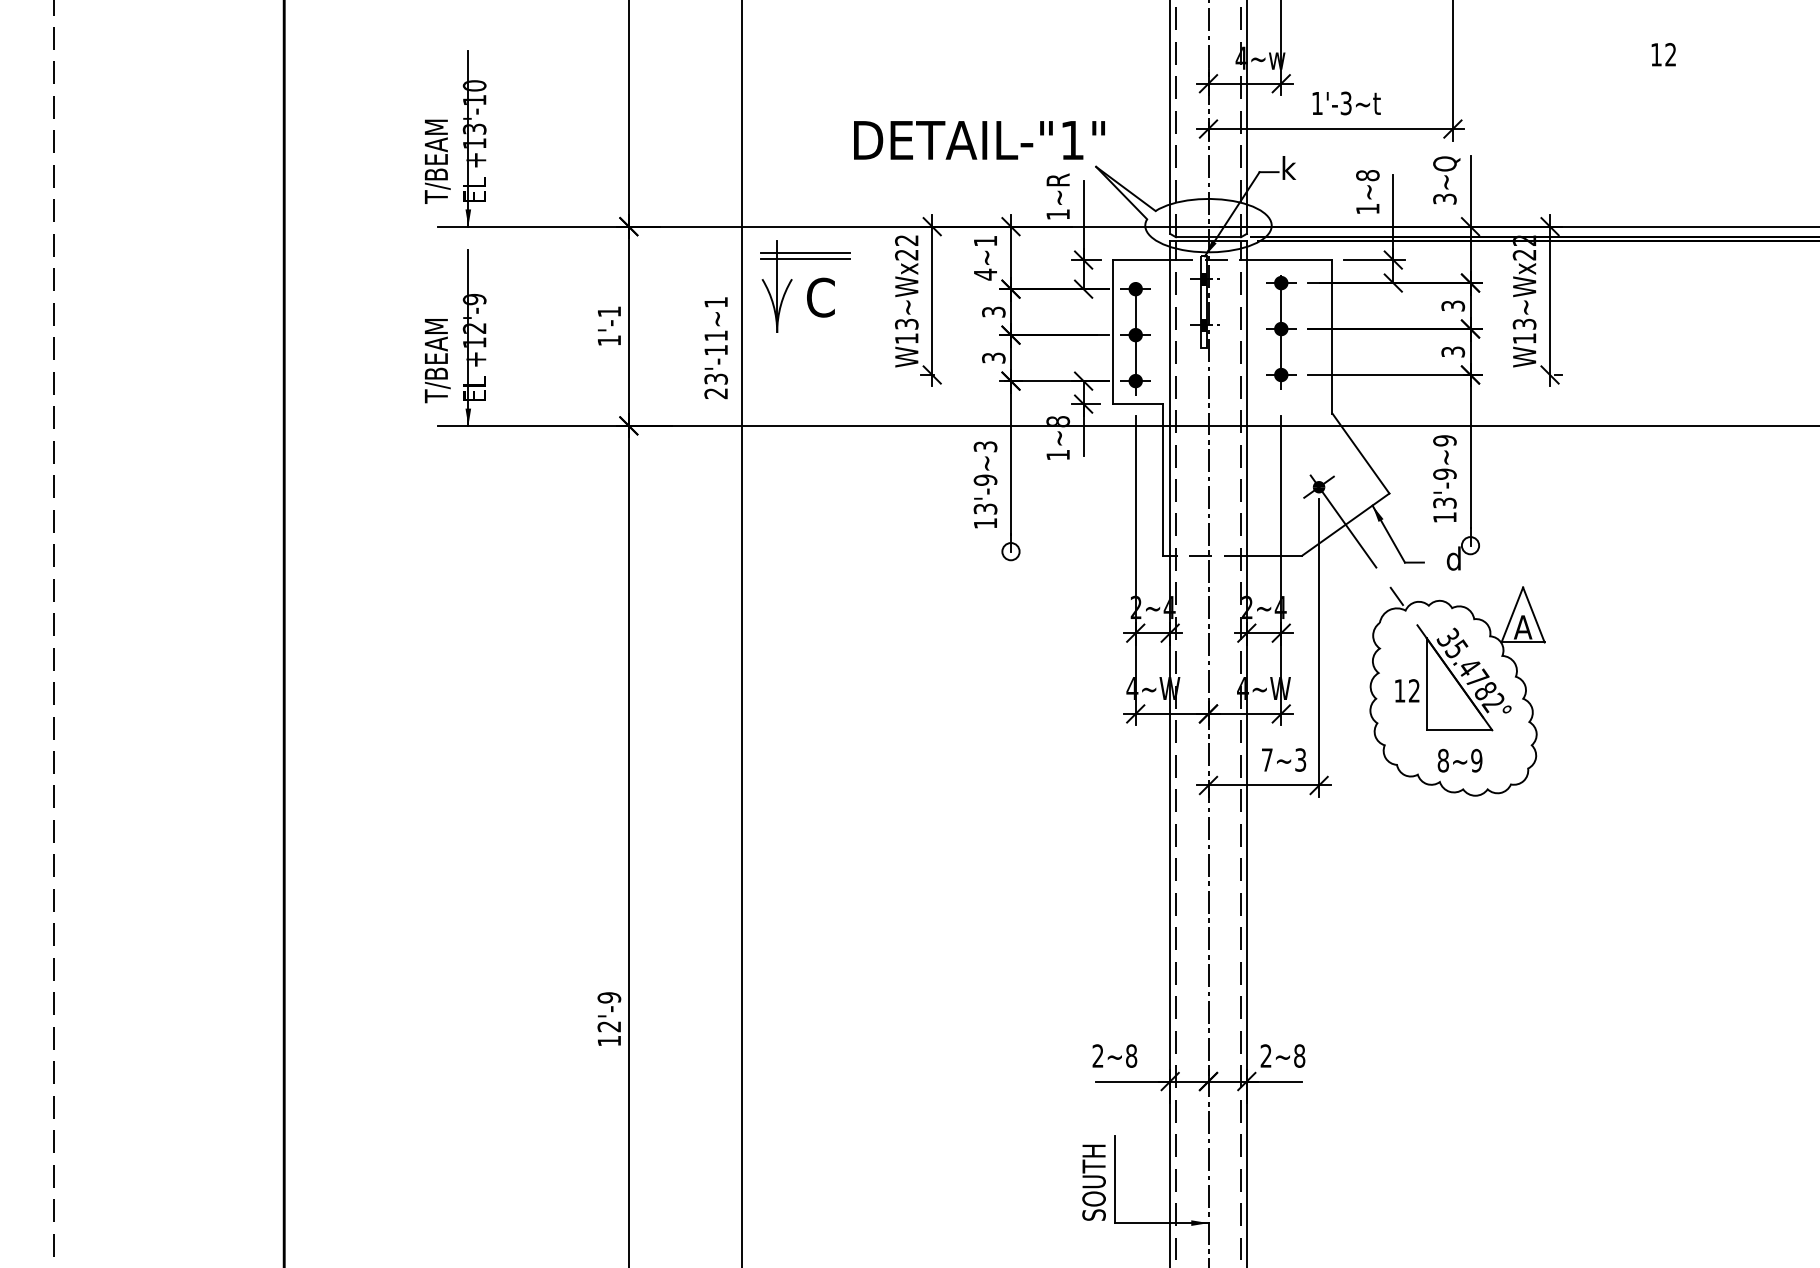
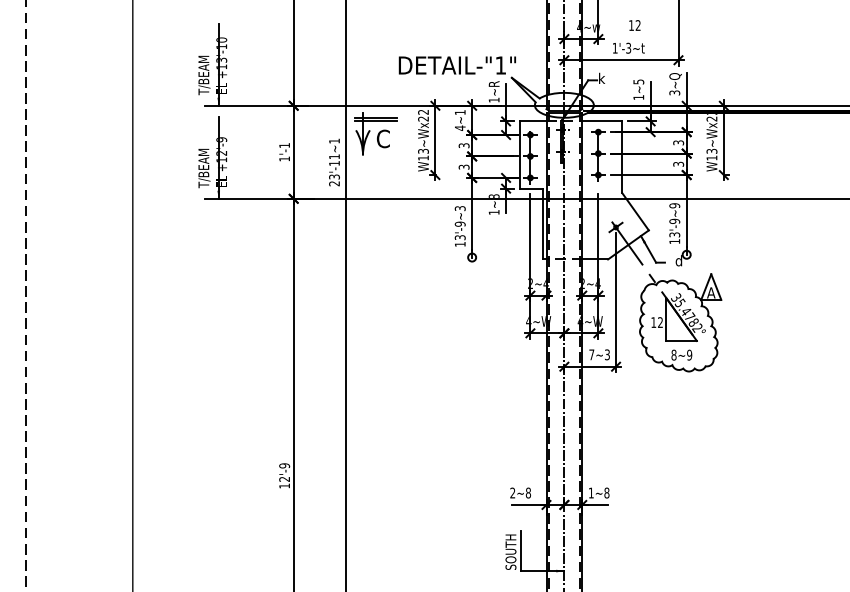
text: (1662, 54) -> (634, 25), moved
text: (1367, 174) -> (638, 81), 1~8 -> 1~5
text: (1264, 1054) -> (590, 492), 2~8 -> 1~8

